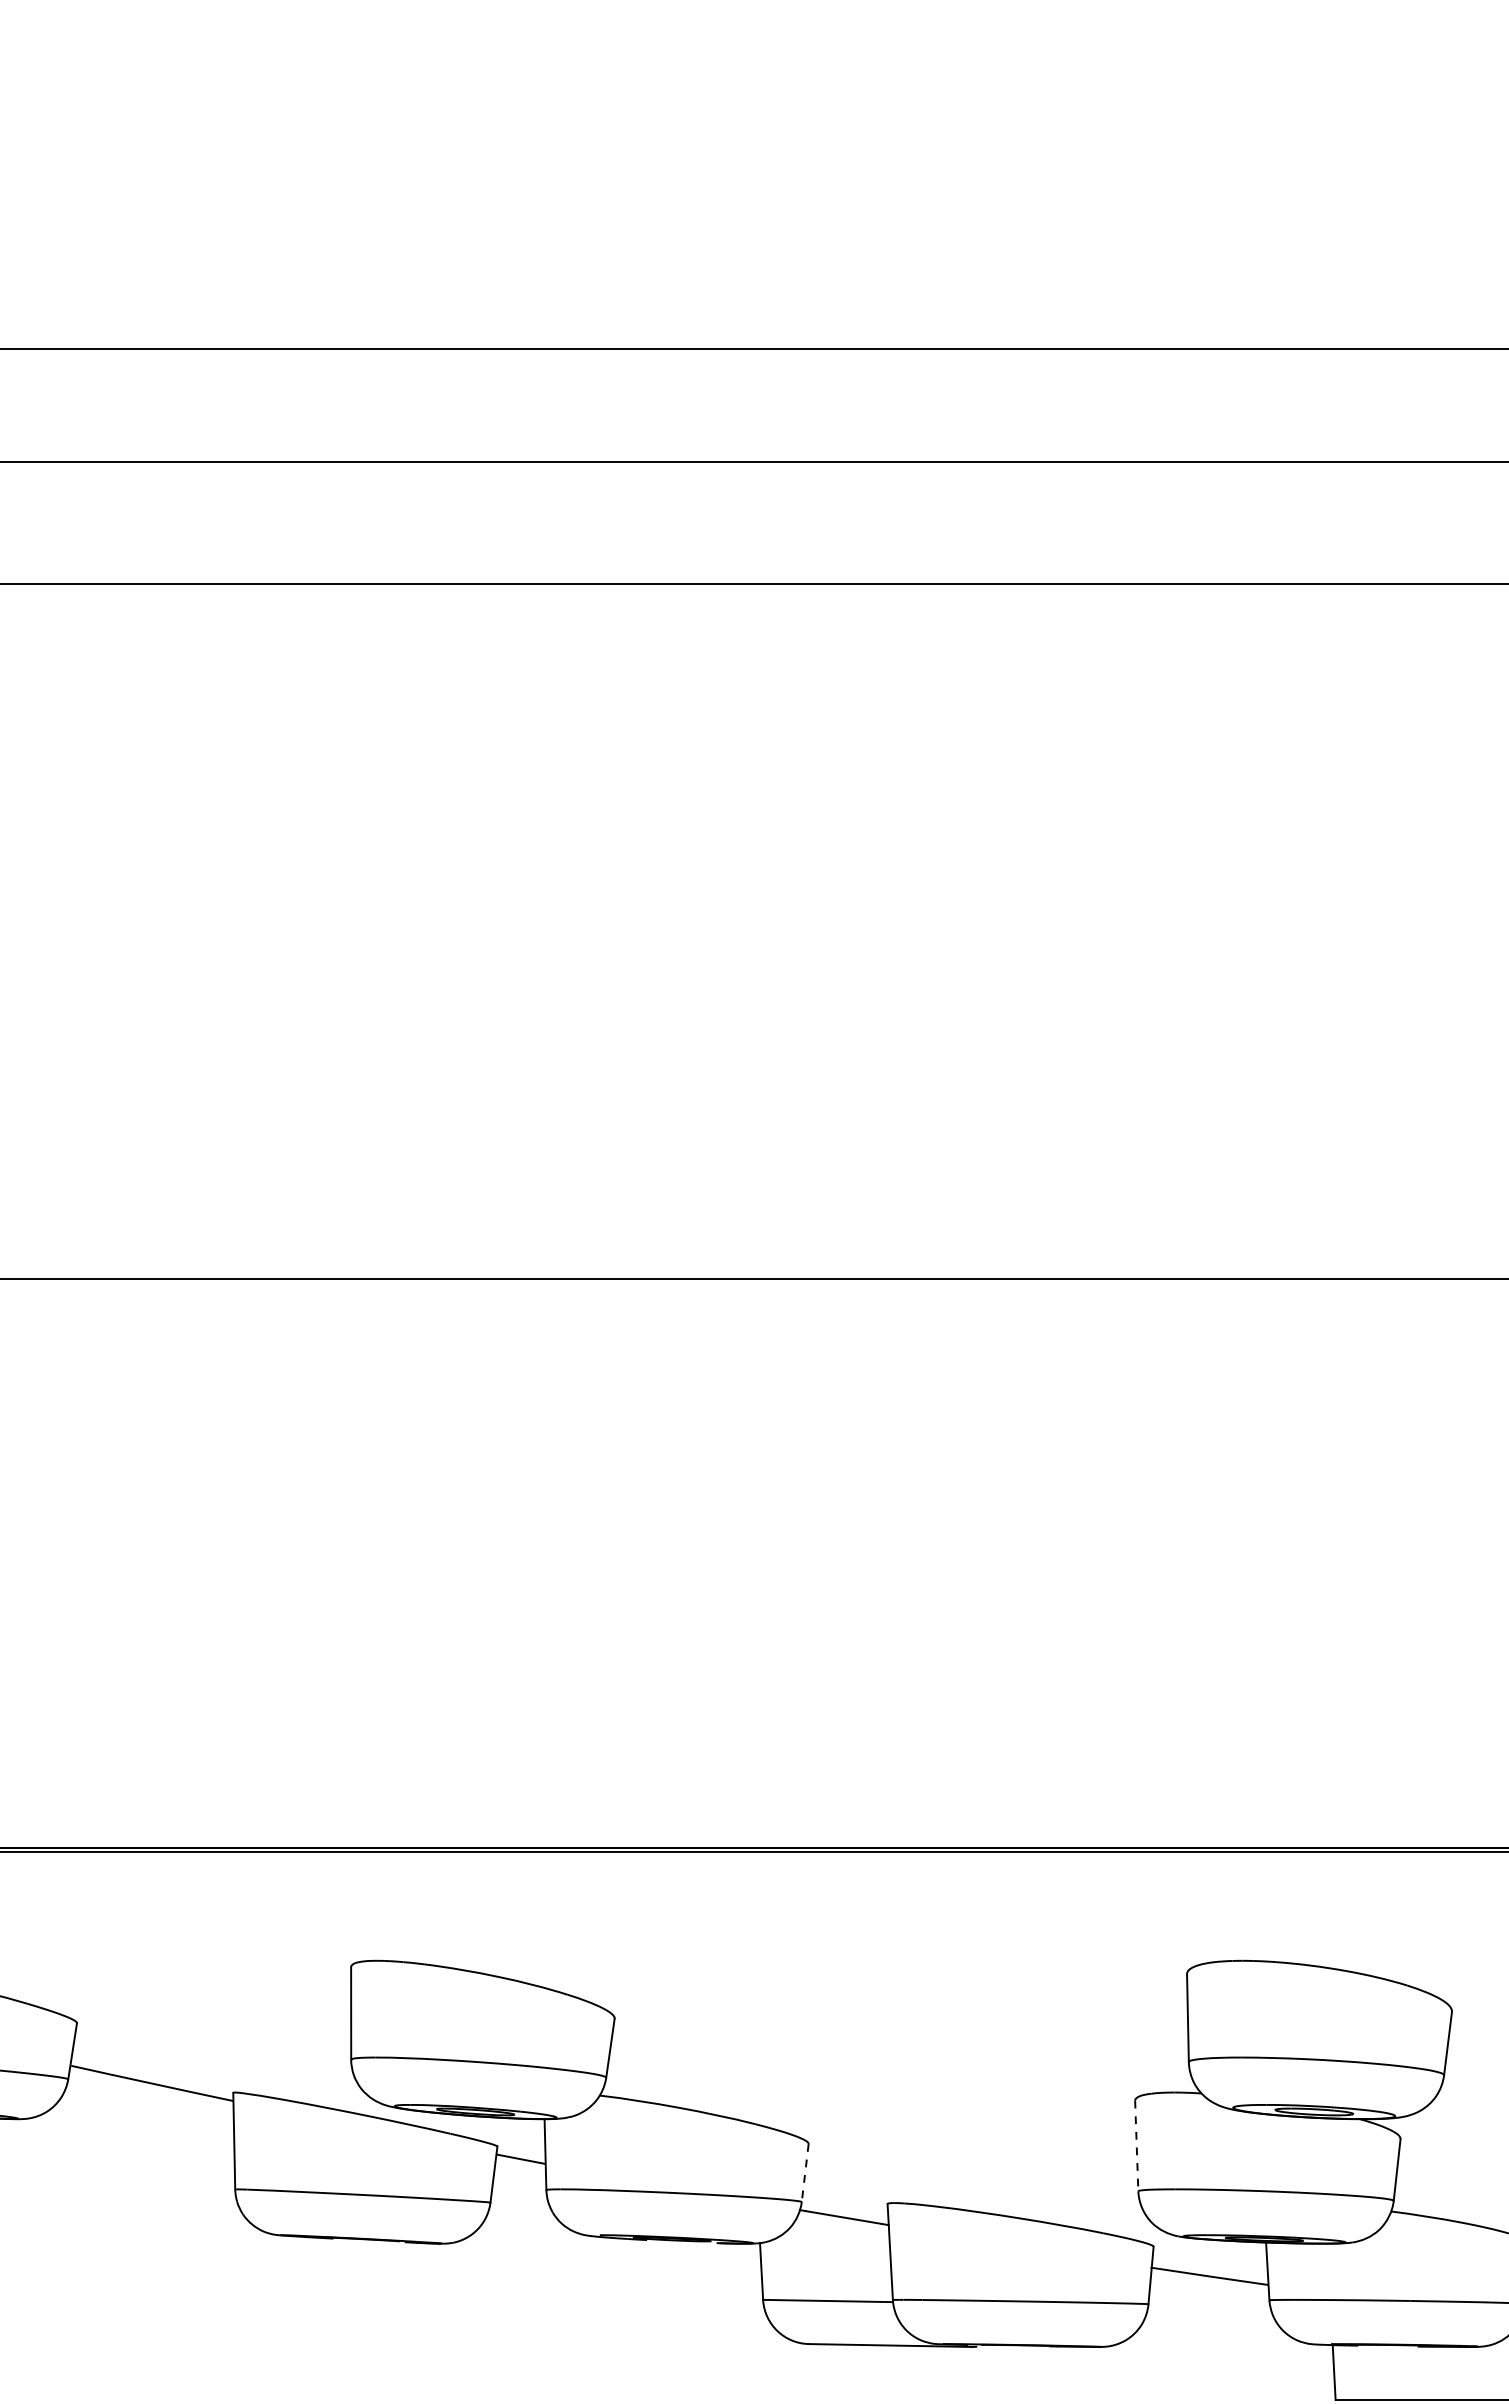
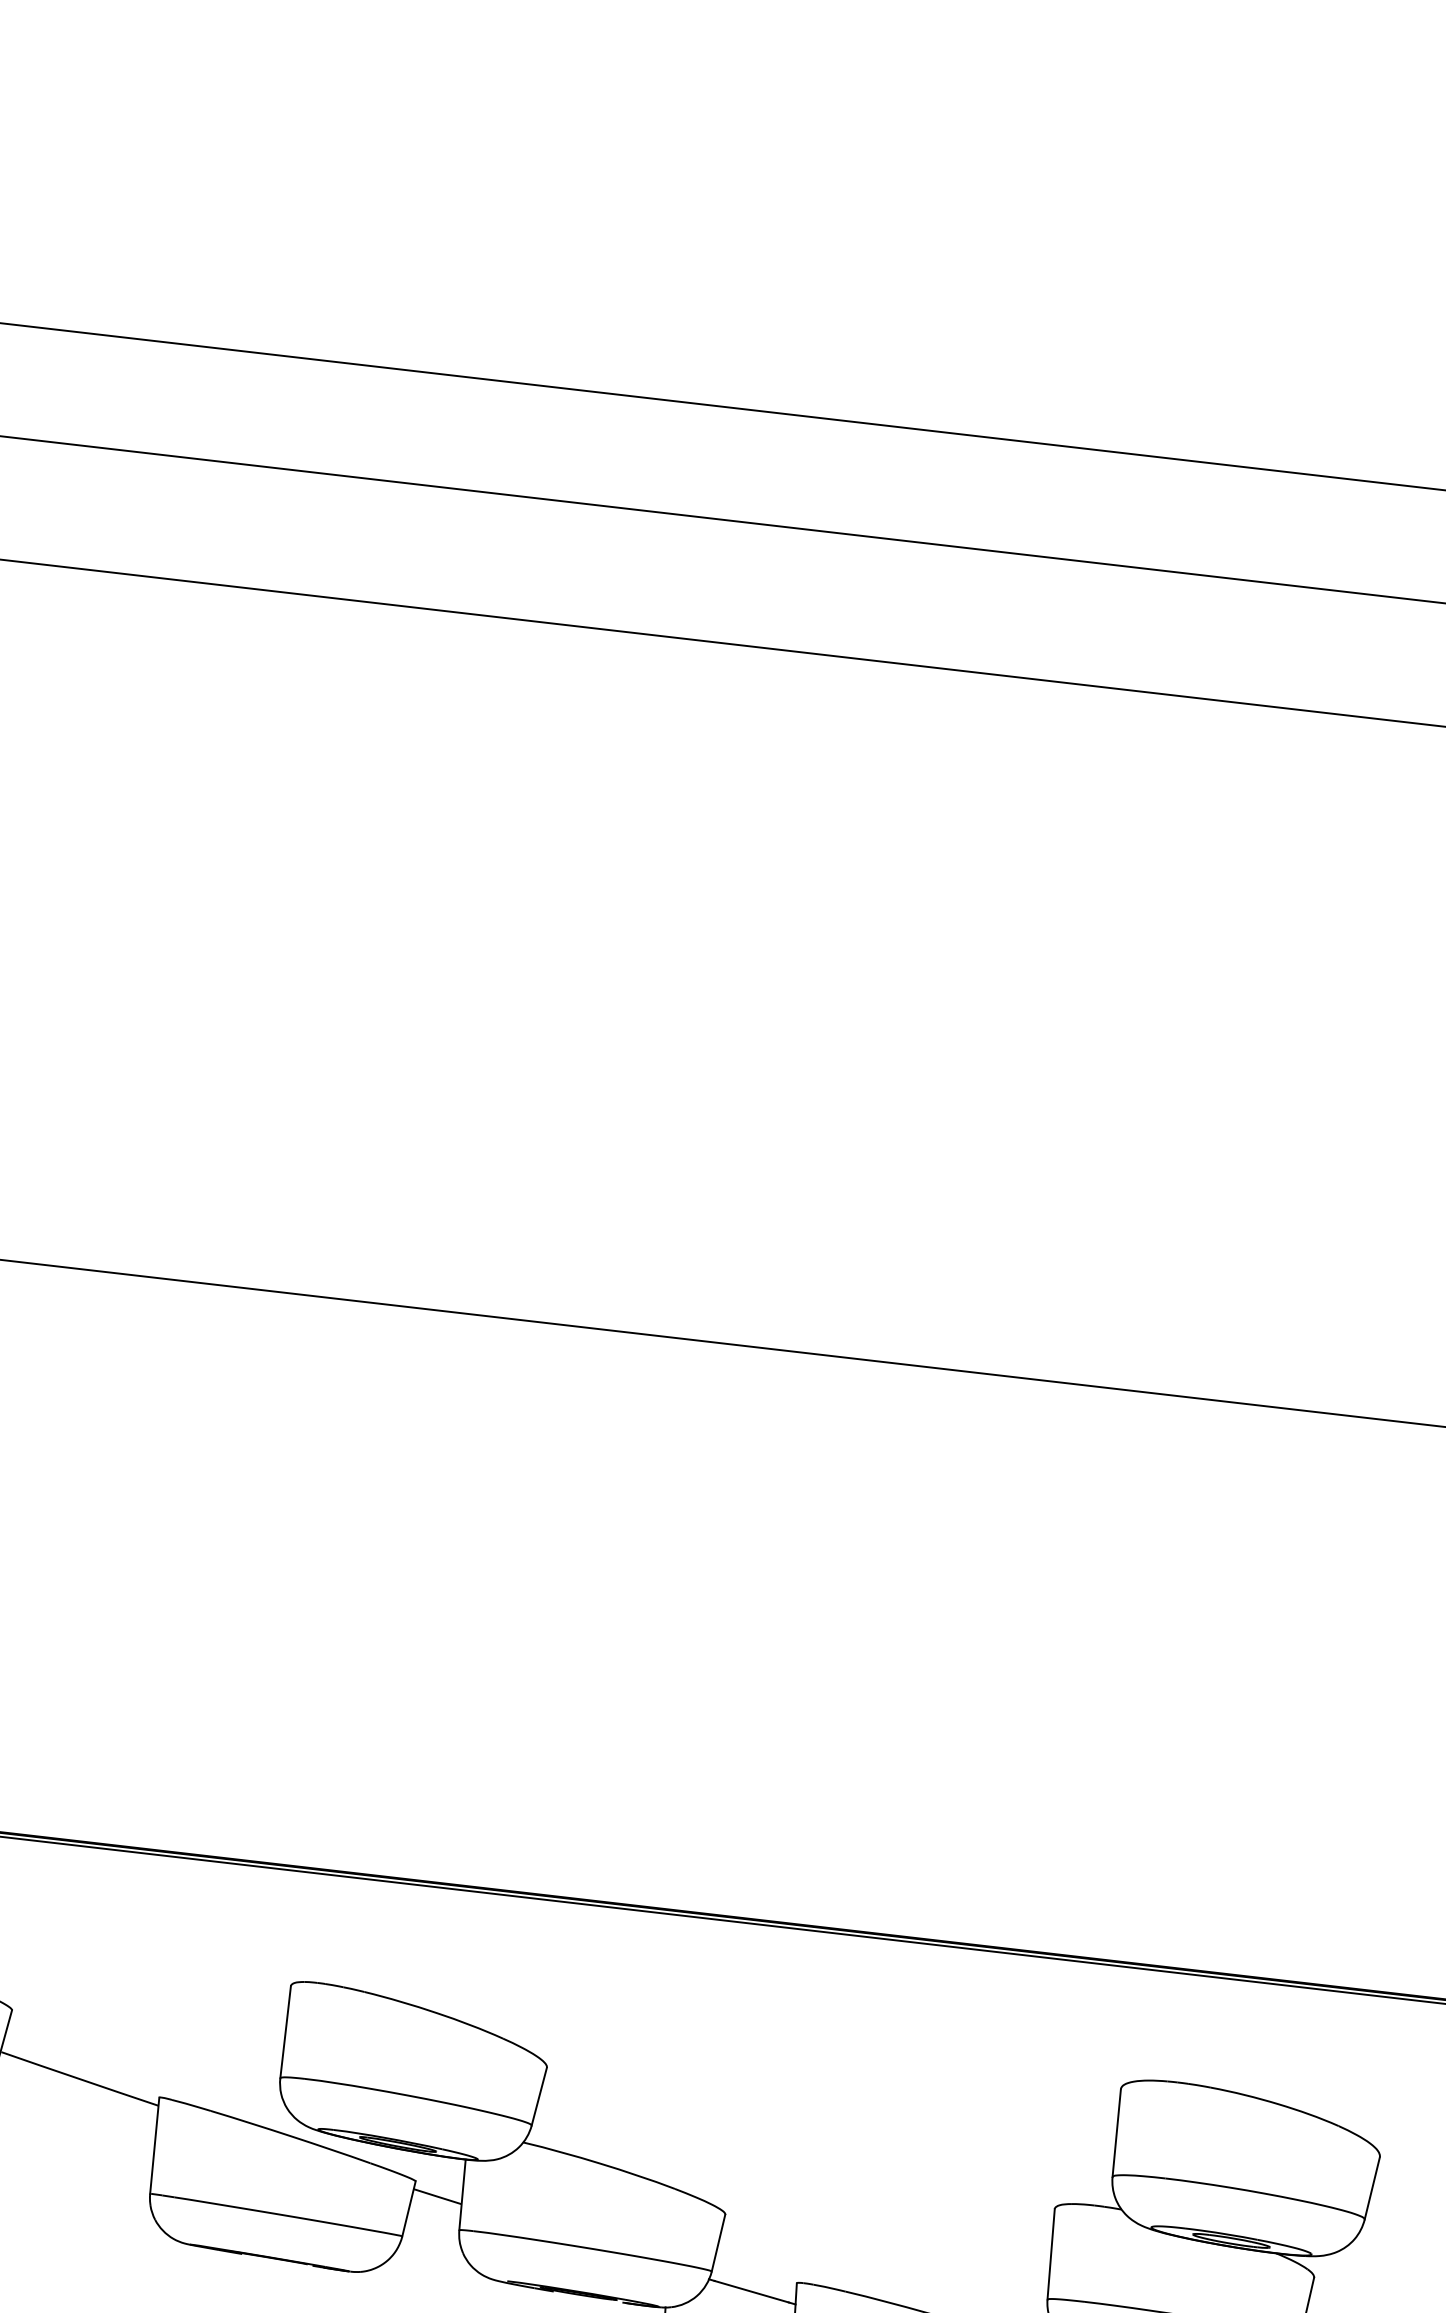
line: (1136, 2146) -> (1050, 2254), dashed -> solid
line: (805, 2173) -> (718, 2243), dashed -> solid

